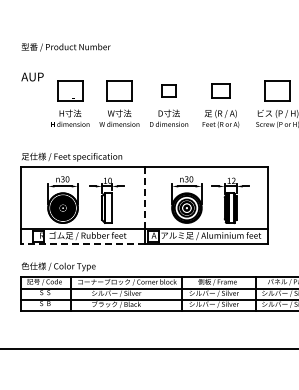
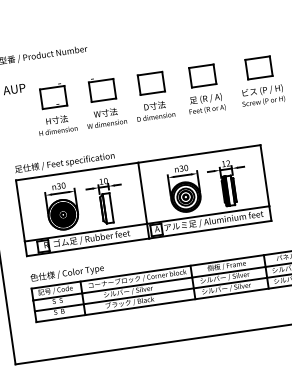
part: (168, 90) -> (150, 83), size x1.67
part: (220, 90) -> (202, 75), size x1.43
line: (144, 198) -> (142, 193), dashed -> solid
line: (82, 243) -> (87, 247), dashed -> solid

